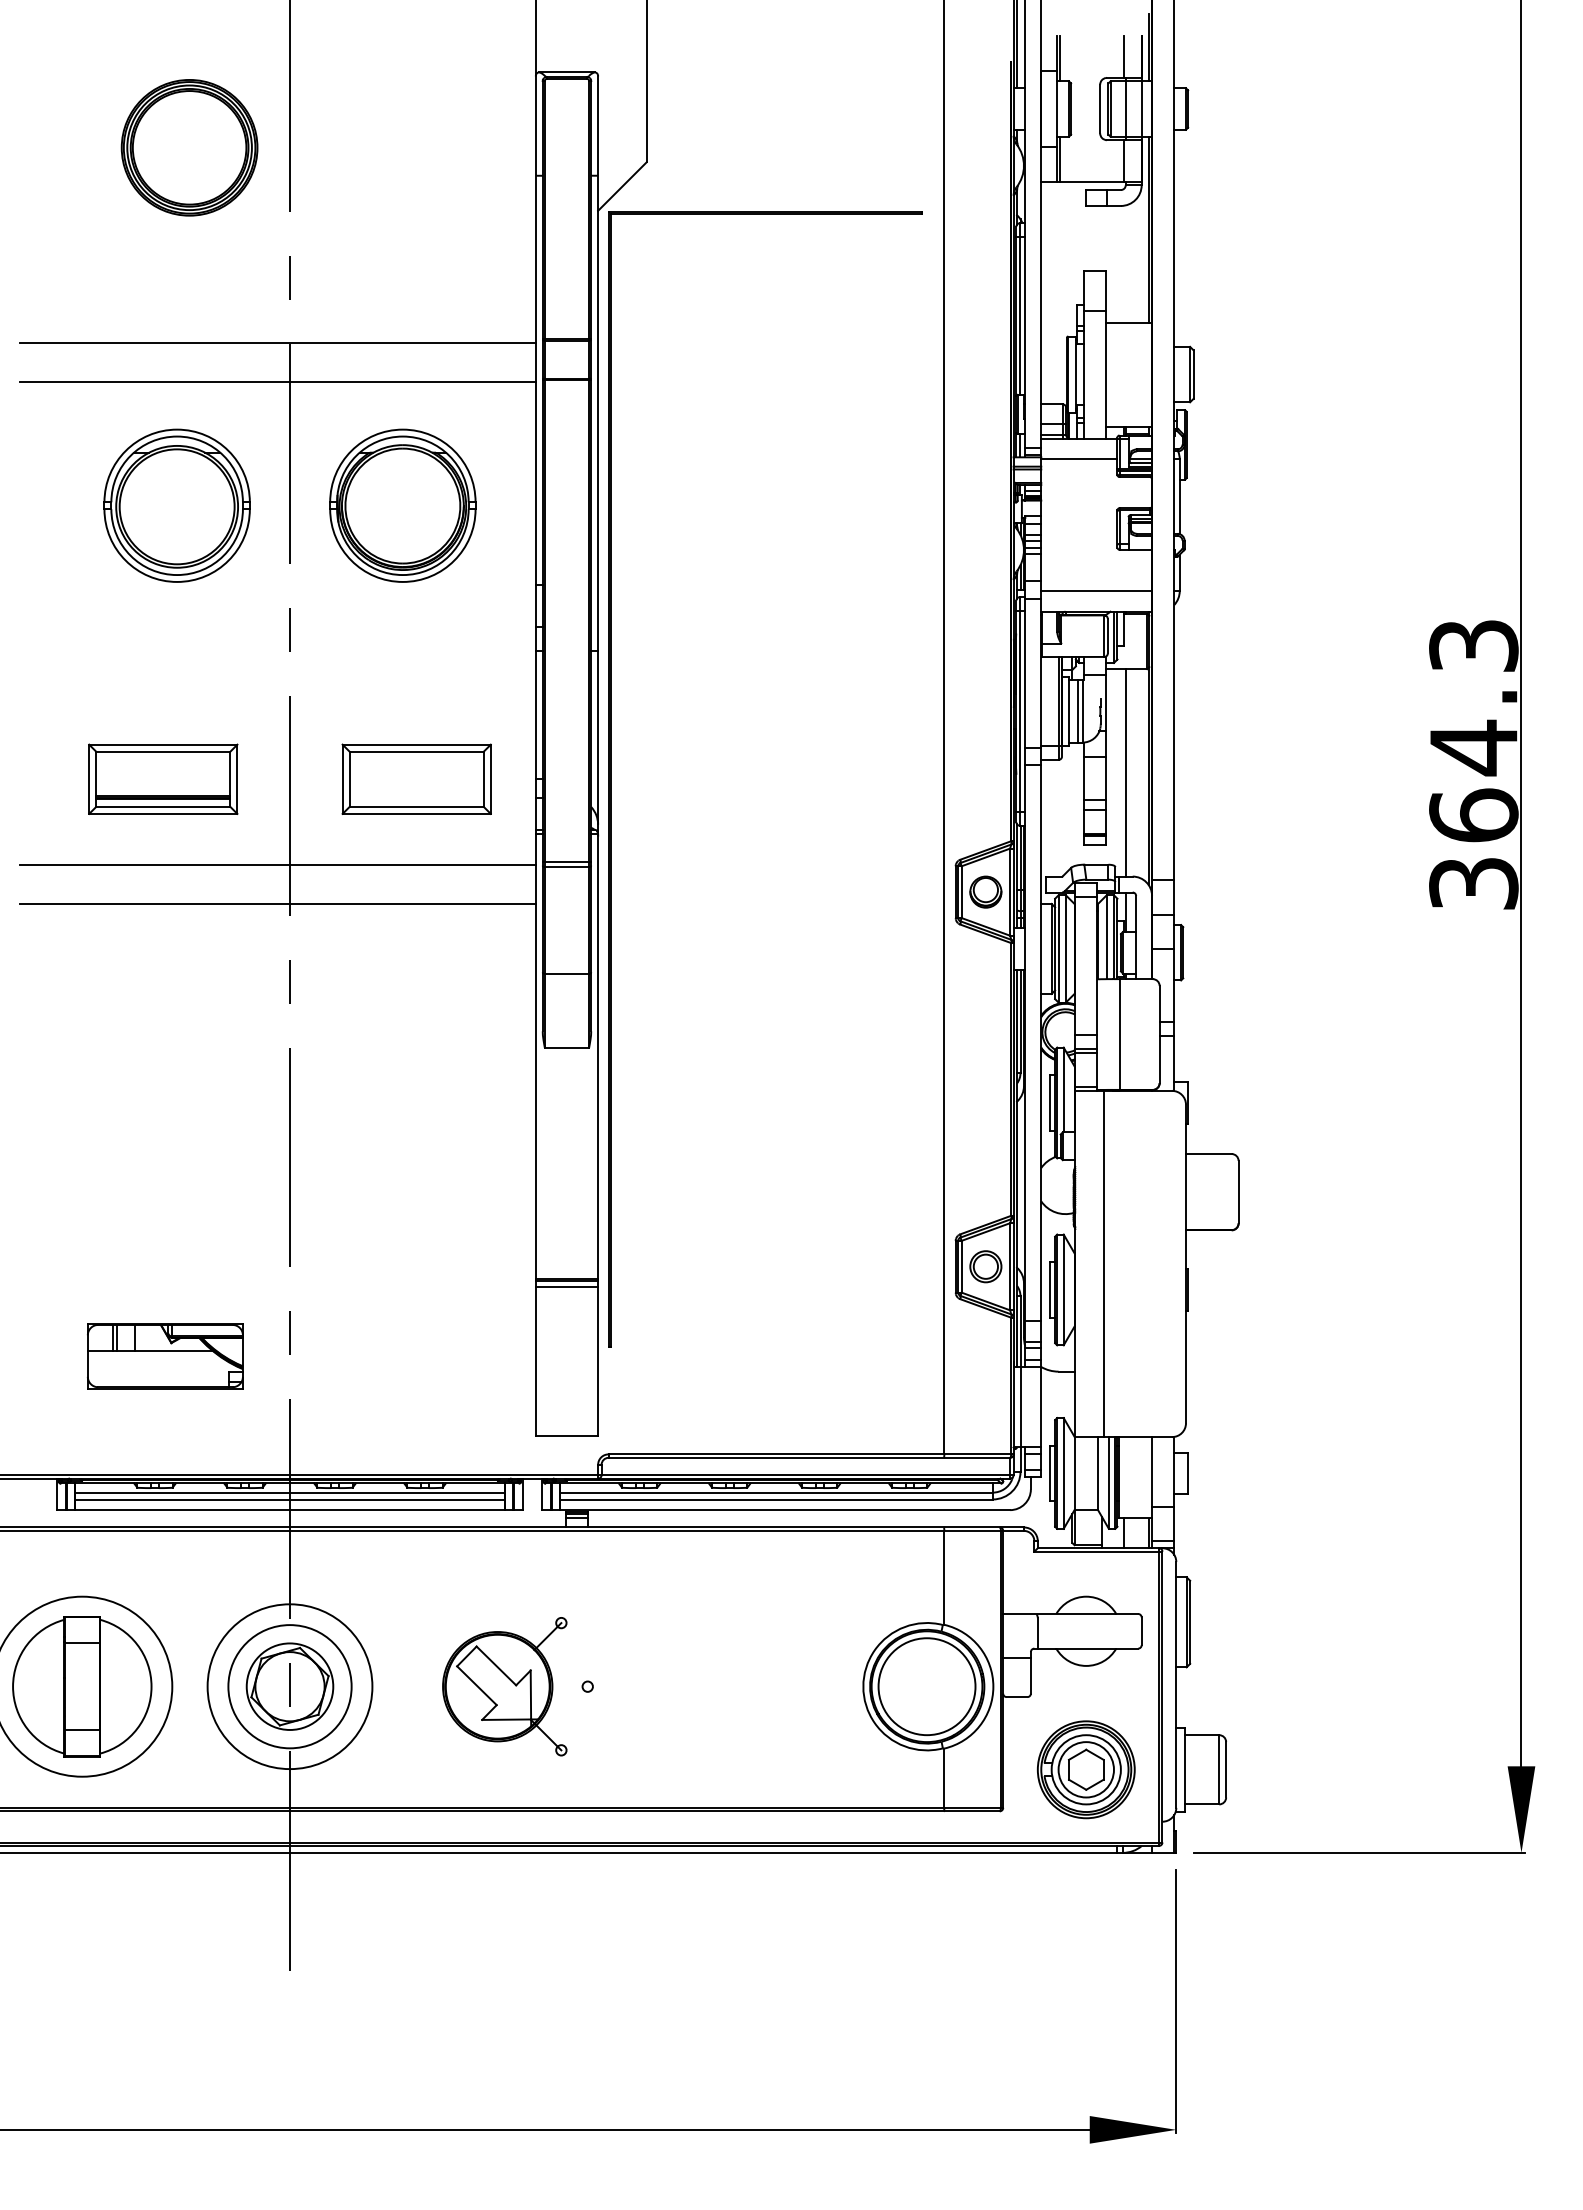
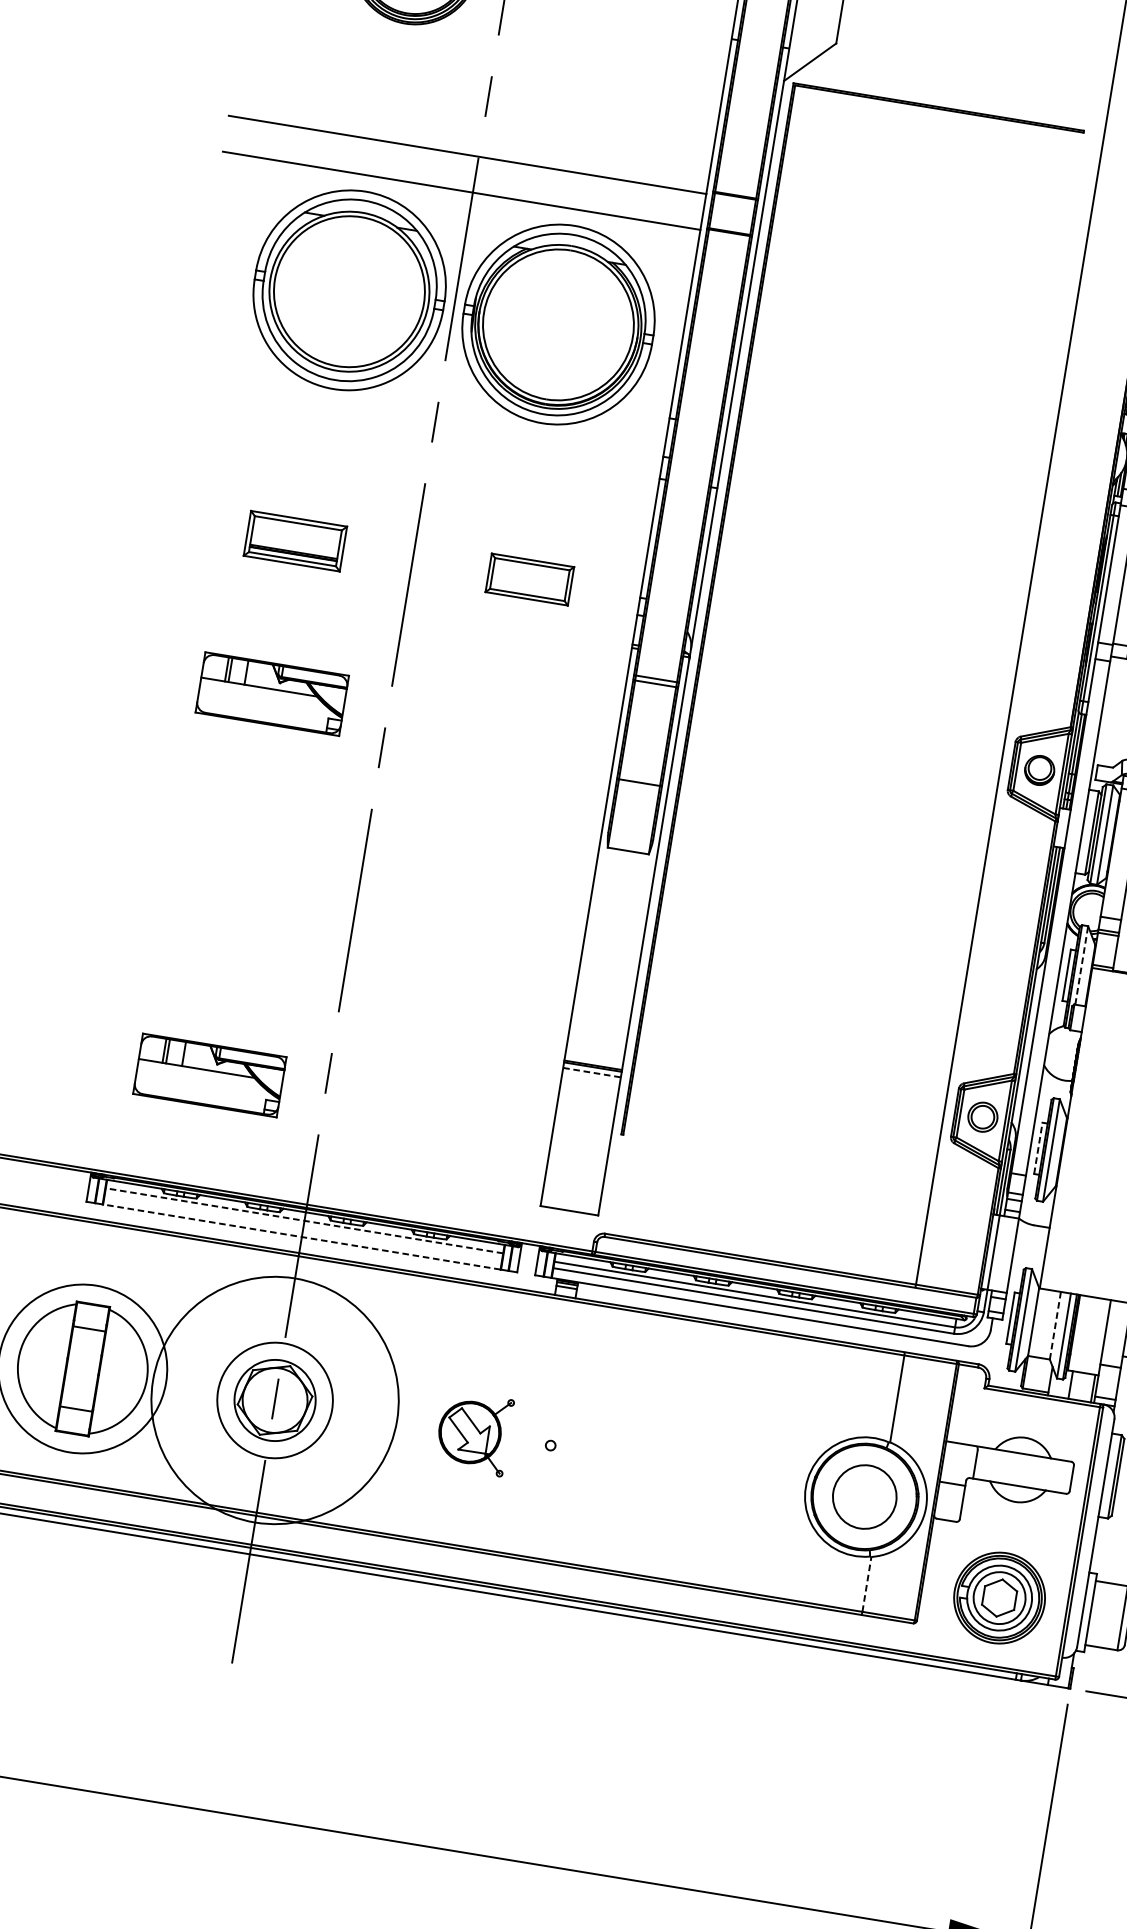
part: (176, 505) -> (349, 289), size x1.4
part: (402, 505) -> (558, 324), size x1.4
part: (163, 778) -> (295, 540), size x0.7
part: (416, 778) -> (529, 578), size x0.6
line: (277, 865) -> (387, 638), removed
line: (277, 903) -> (382, 673), removed
part: (165, 944) -> (272, 694), added
line: (1063, 1089) -> (1081, 964), solid -> dashed
line: (1104, 1263) -> (1093, 1132), removed
line: (567, 1287) -> (592, 1073), solid -> dashed
line: (1049, 1289) -> (1038, 1147), solid -> dashed
line: (1098, 1473) -> (1055, 1325), solid -> dashed
line: (290, 1492) -> (304, 1220), solid -> dashed
line: (289, 1499) -> (303, 1227), removed
line: (290, 1510) -> (302, 1237), solid -> dashed
circle: (289, 1686) -> (274, 1400), size x1.6
part: (504, 1686) -> (473, 1432), size x0.6
circle: (926, 1686) -> (864, 1496), size x0.7
line: (944, 1778) -> (867, 1584), solid -> dashed

